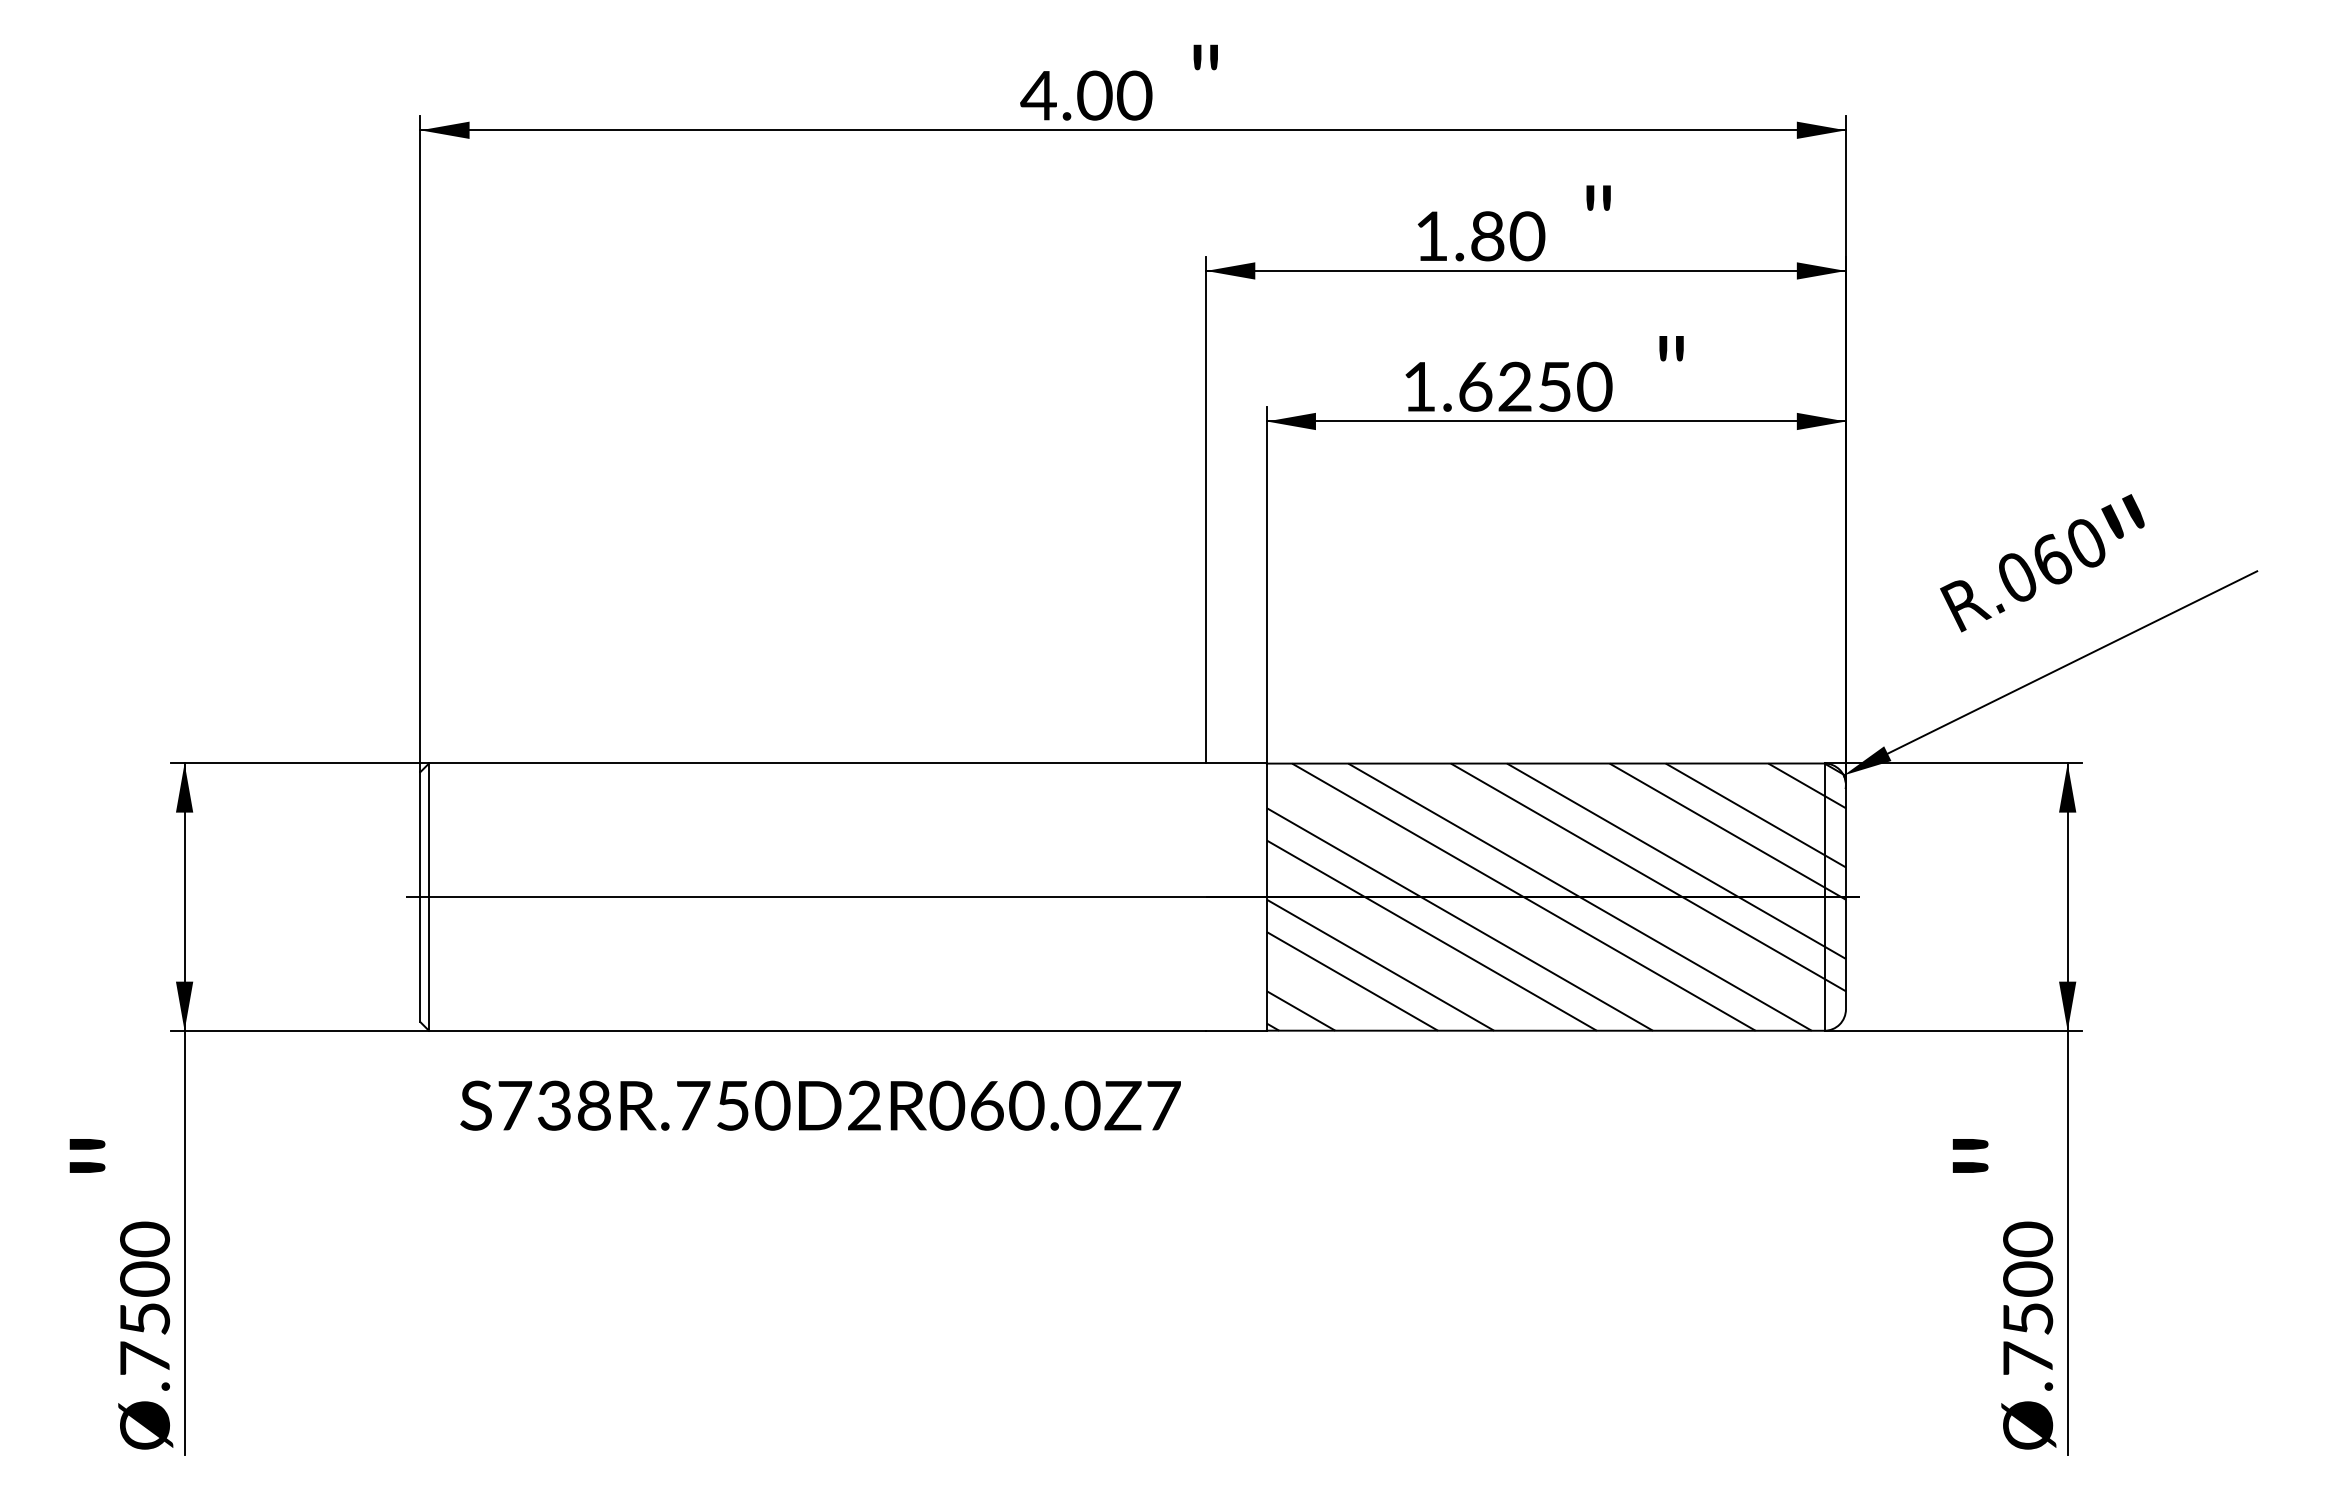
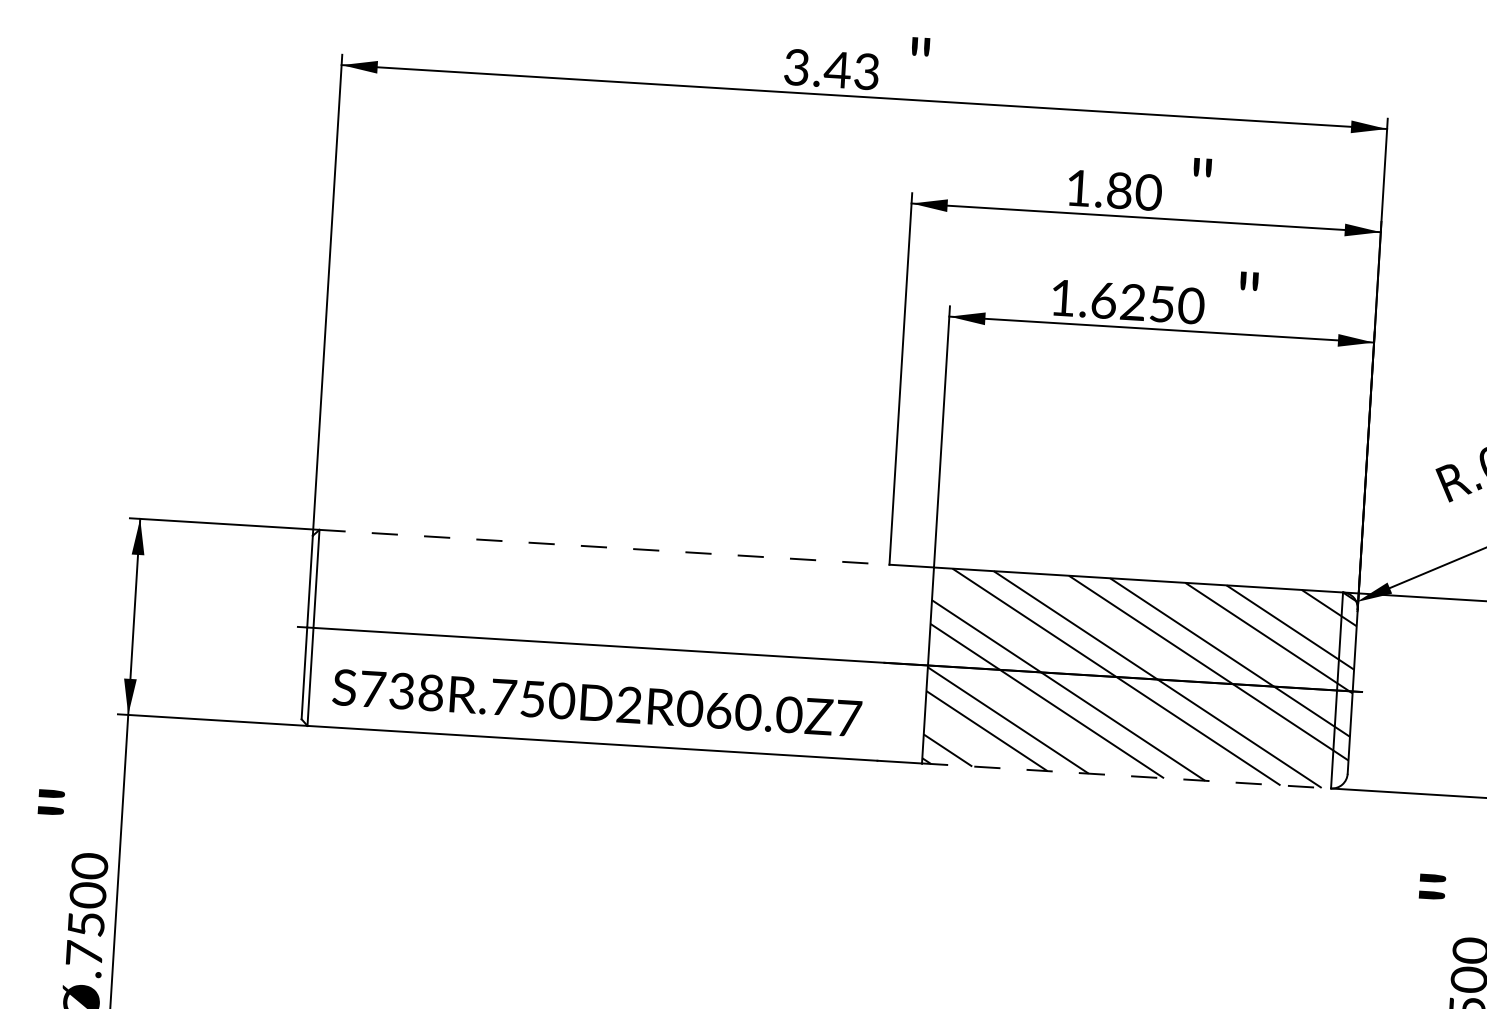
text: (1086, 95) -> (831, 69), 4.00 -> 3.43
line: (817, 763) -> (604, 547), solid -> dashed
line: (1545, 1030) -> (1126, 775), solid -> dashed
text: (820, 1105) -> (597, 702), moved

